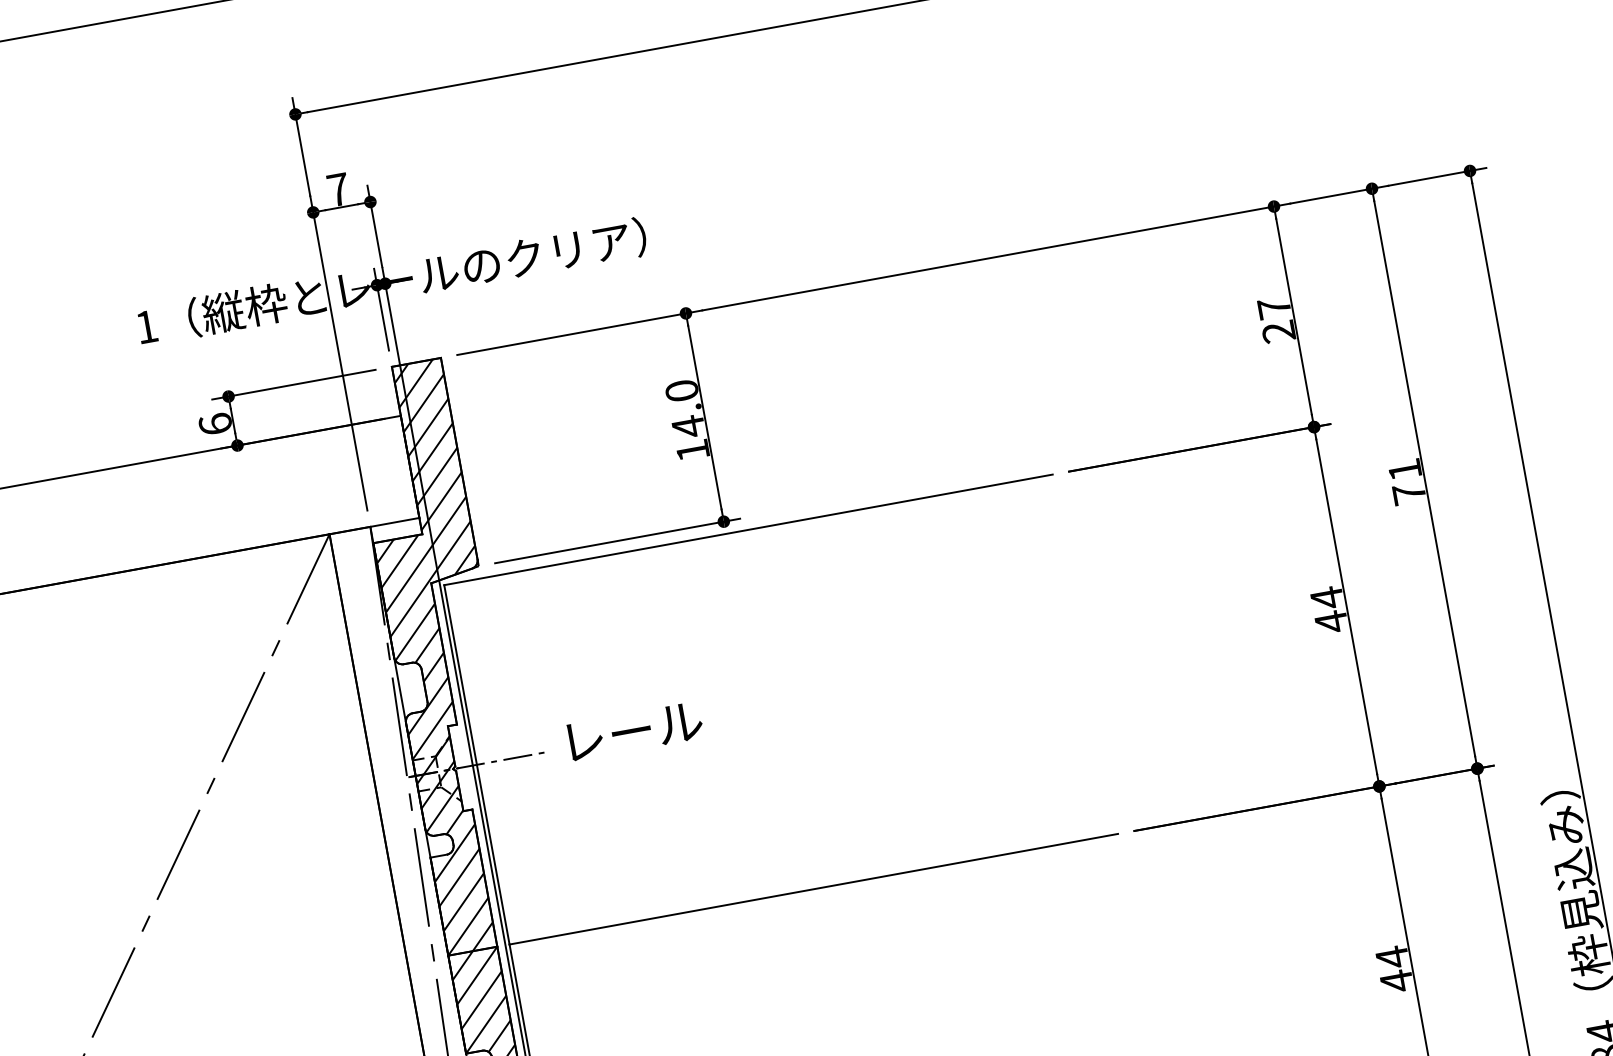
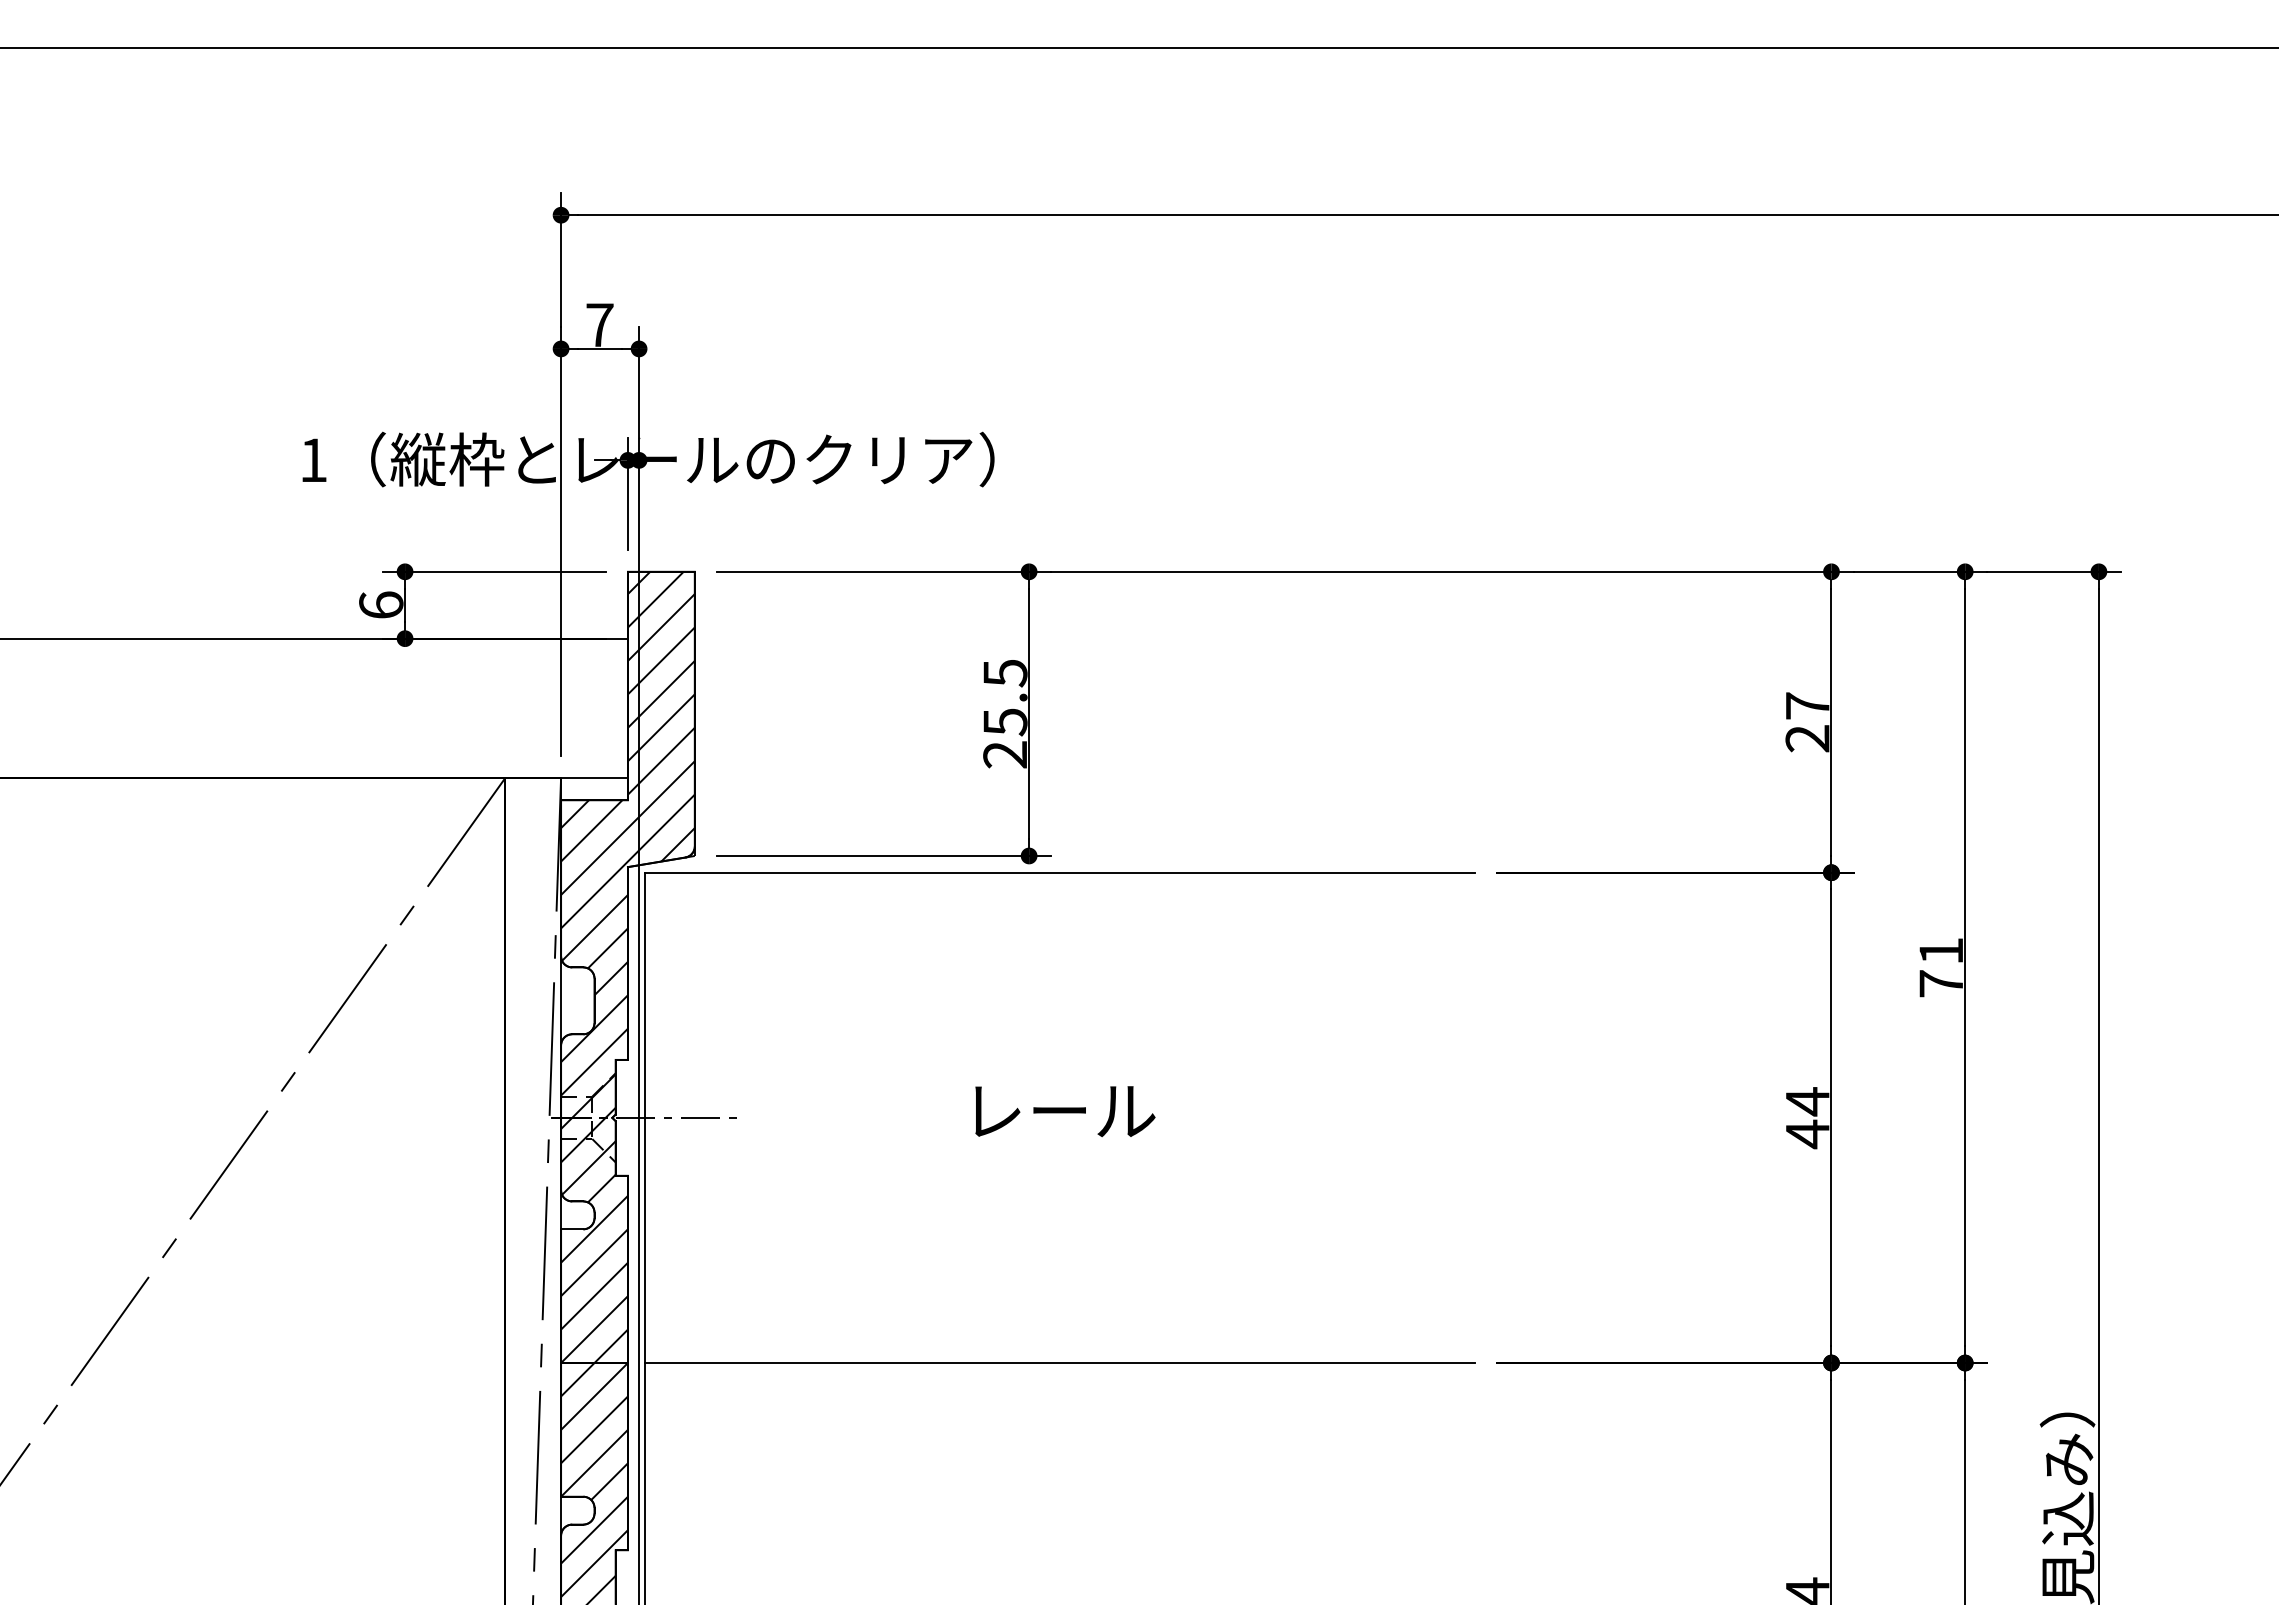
text: (687, 420) -> (1005, 713), 14.0 -> 25.5
text: (635, 731) -> (1065, 1111), moved

